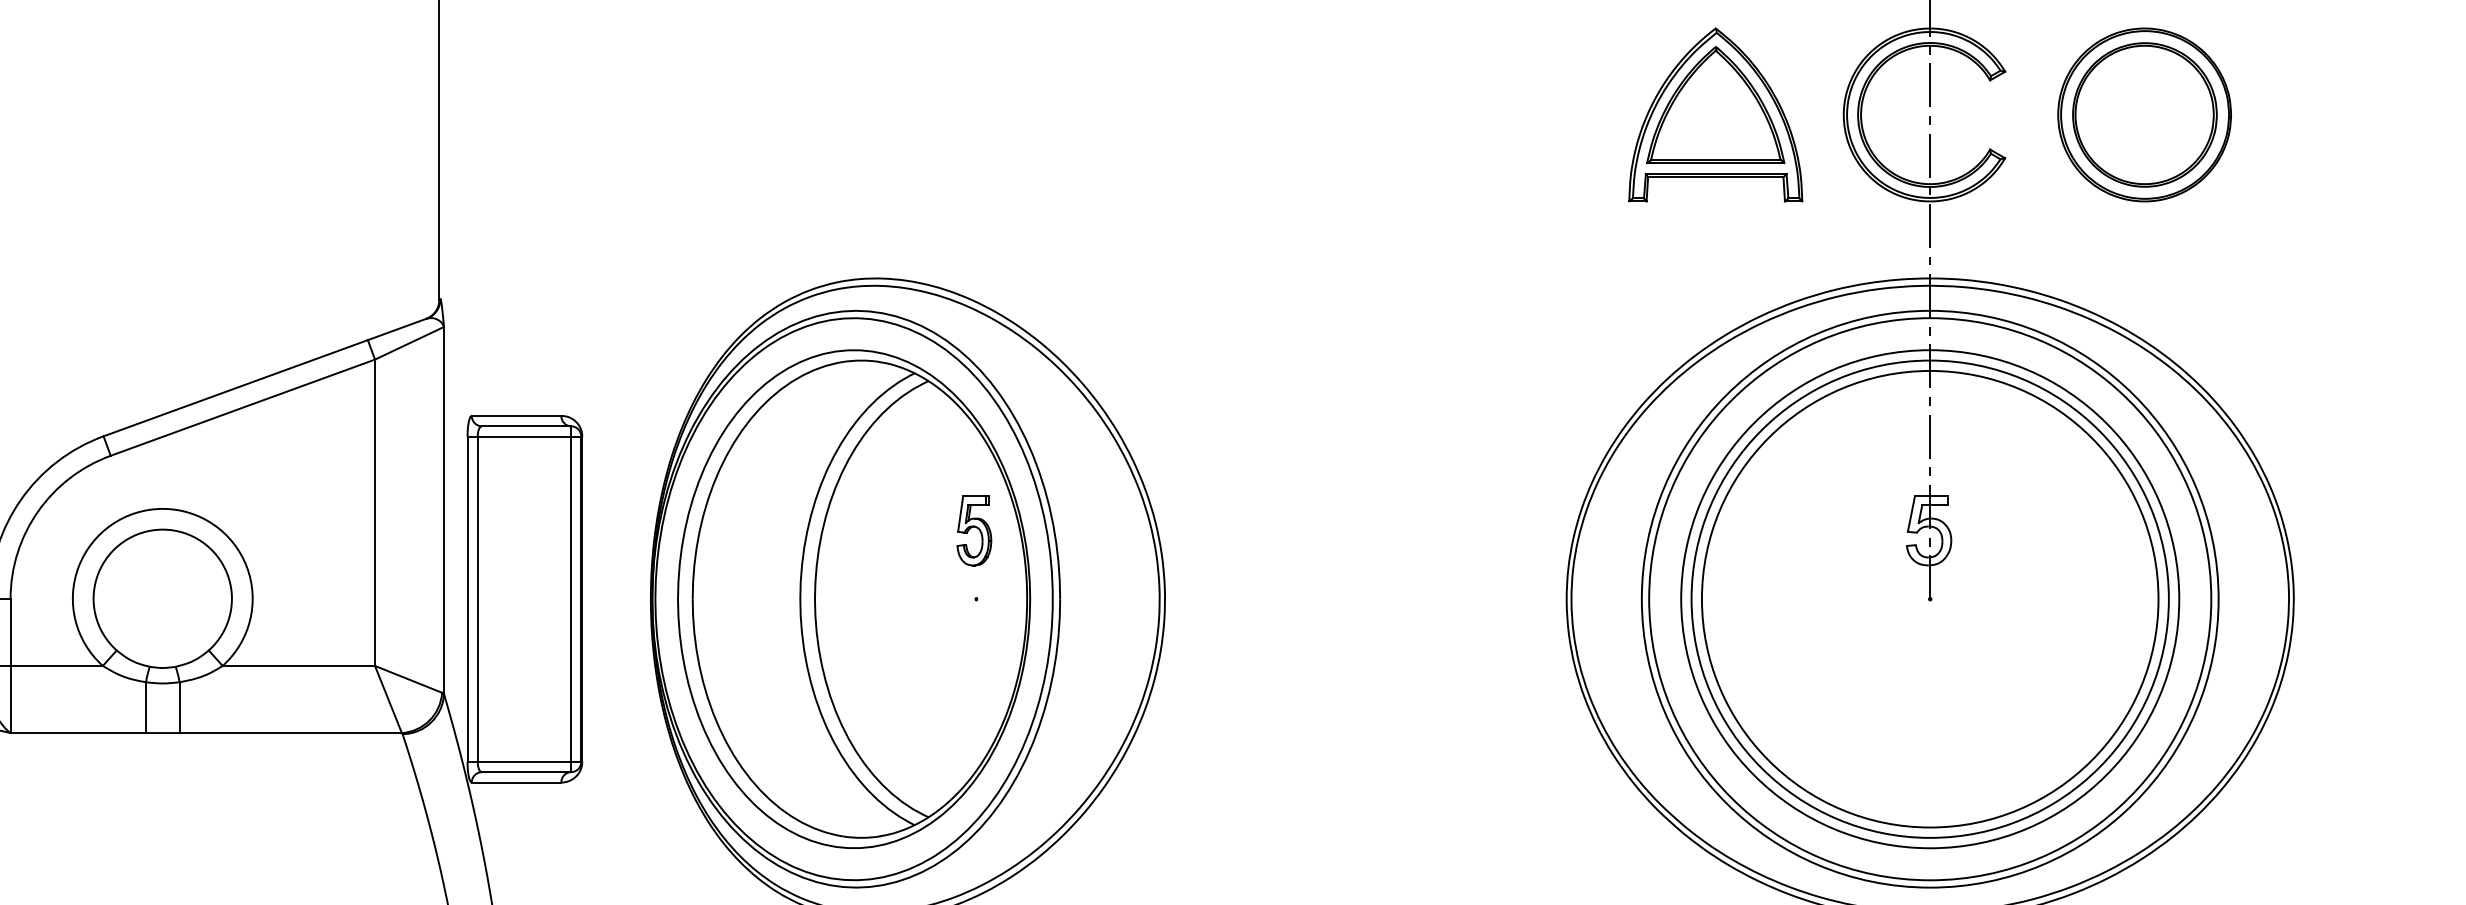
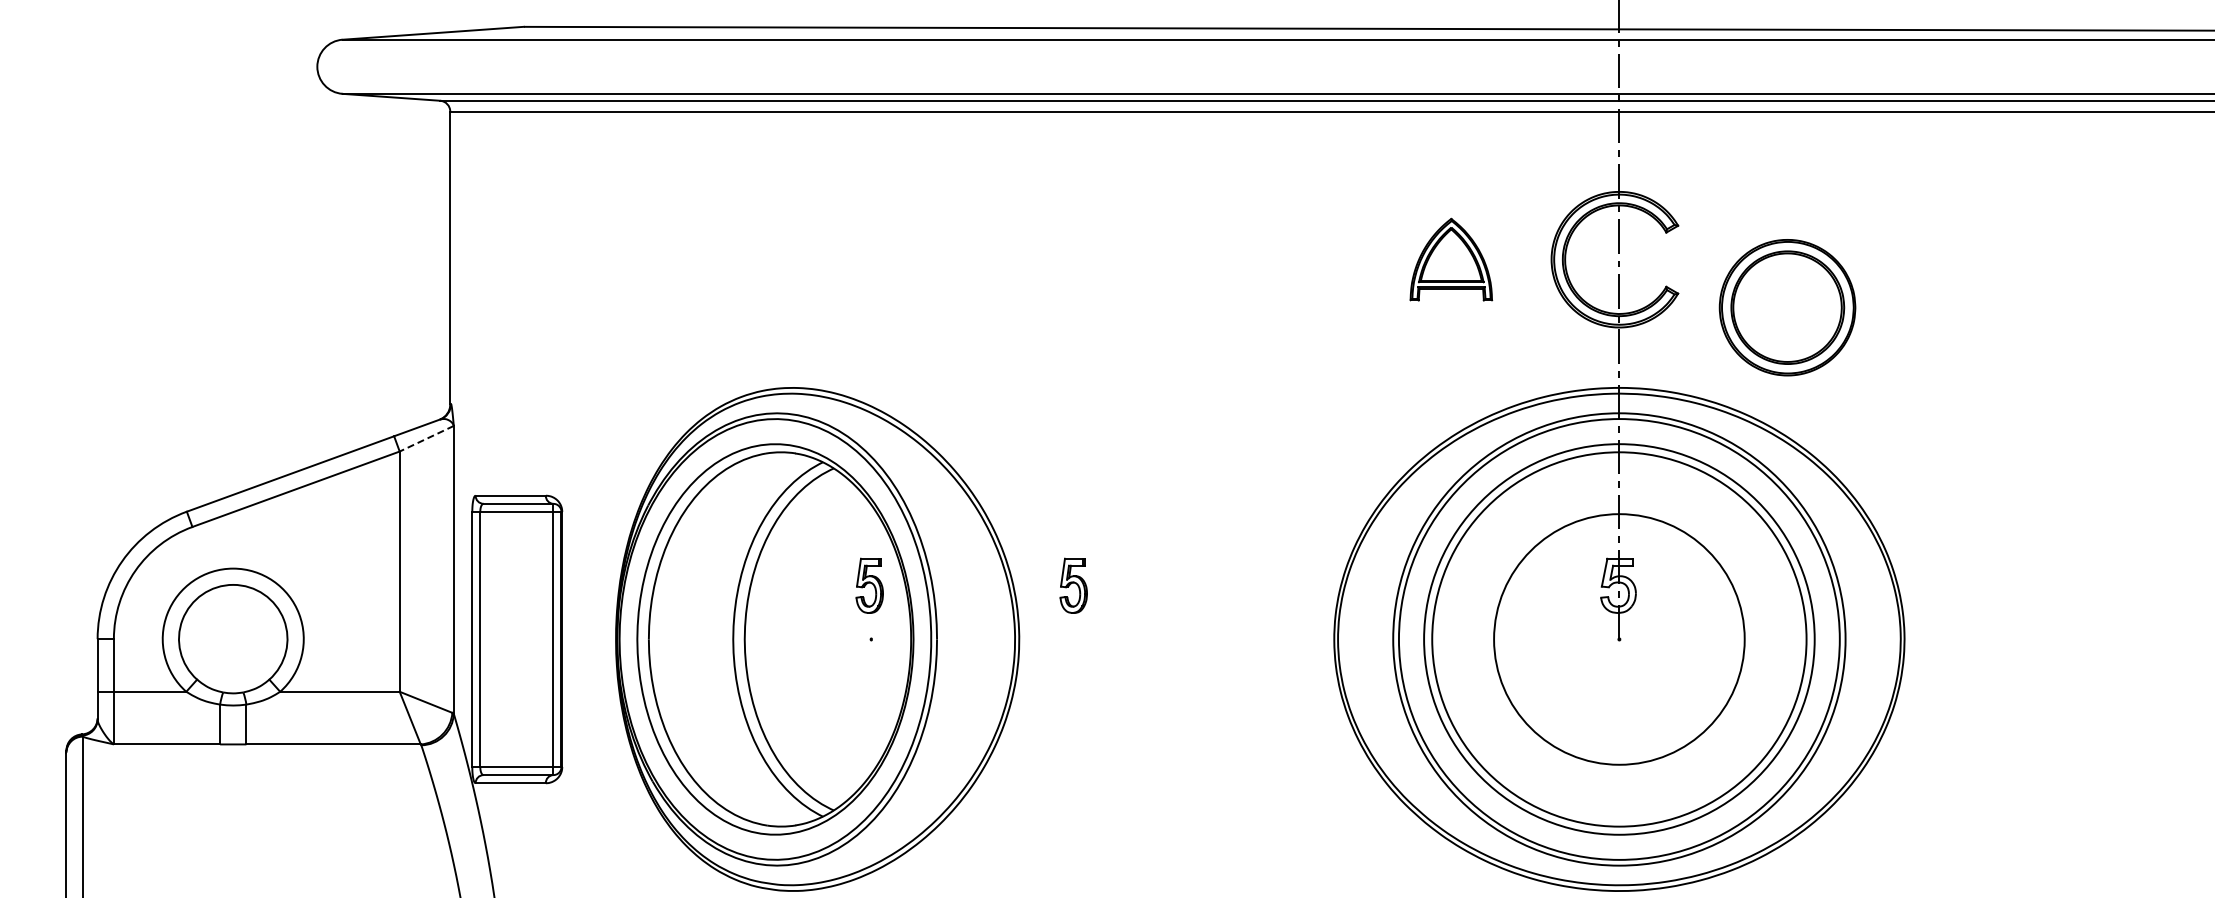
part: (1716, 114) -> (1451, 259), size x0.6
part: (2144, 114) -> (1787, 307), moved
line: (409, 342) -> (426, 438), solid -> dashed
part: (1234, 530) -> (1073, 585), added
circle: (1930, 599) -> (1619, 639), size x0.7

